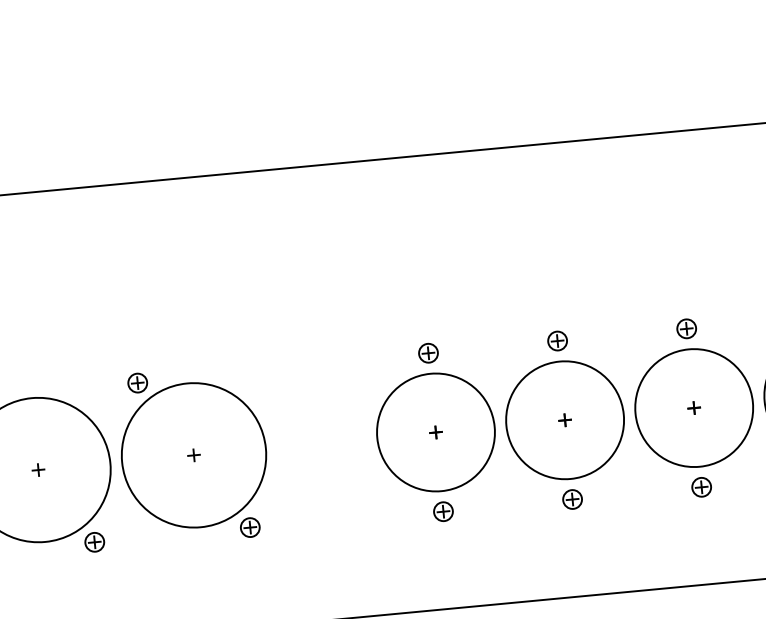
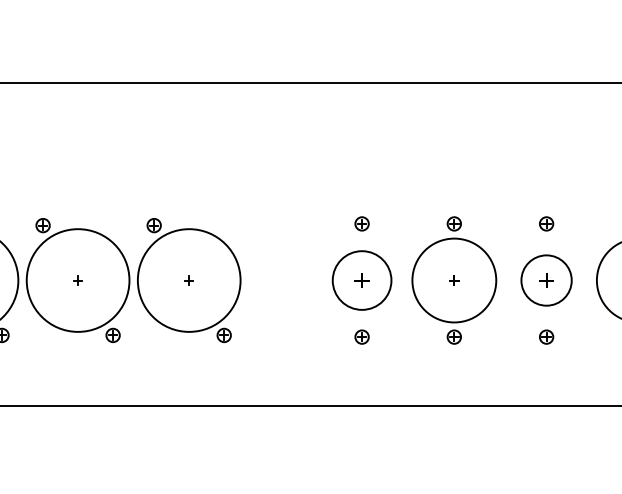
circle: (694, 408) -> (546, 280), size x0.6
part: (694, 408) -> (546, 280), size x1.6
part: (435, 432) -> (361, 280), size x1.6
circle: (436, 432) -> (362, 280), size x0.7

